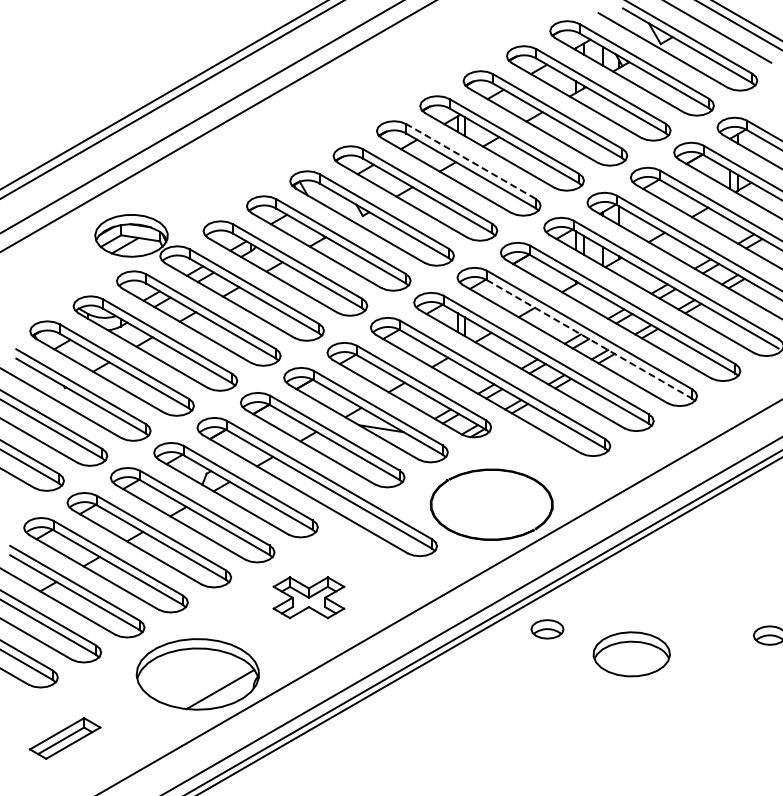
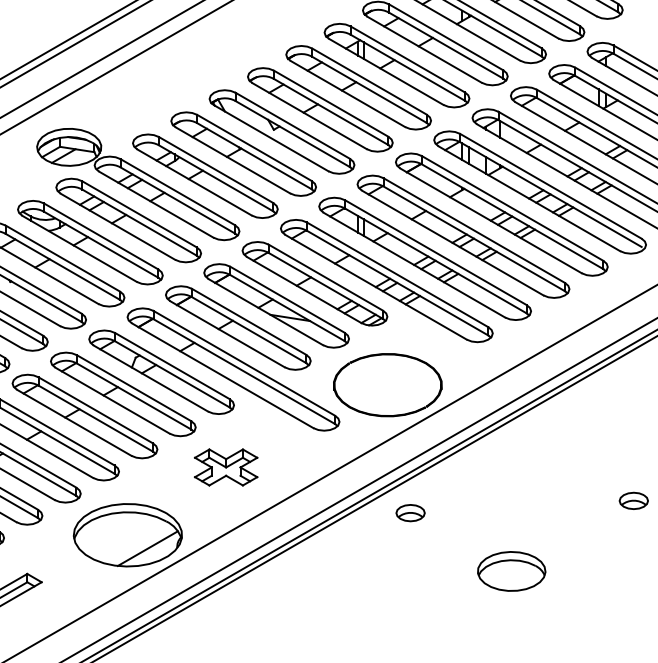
line: (470, 161) -> (369, 81), dashed -> solid
line: (589, 339) -> (474, 239), dashed -> solid
part: (547, 629) -> (410, 513), moved
part: (631, 654) -> (511, 571), moved

